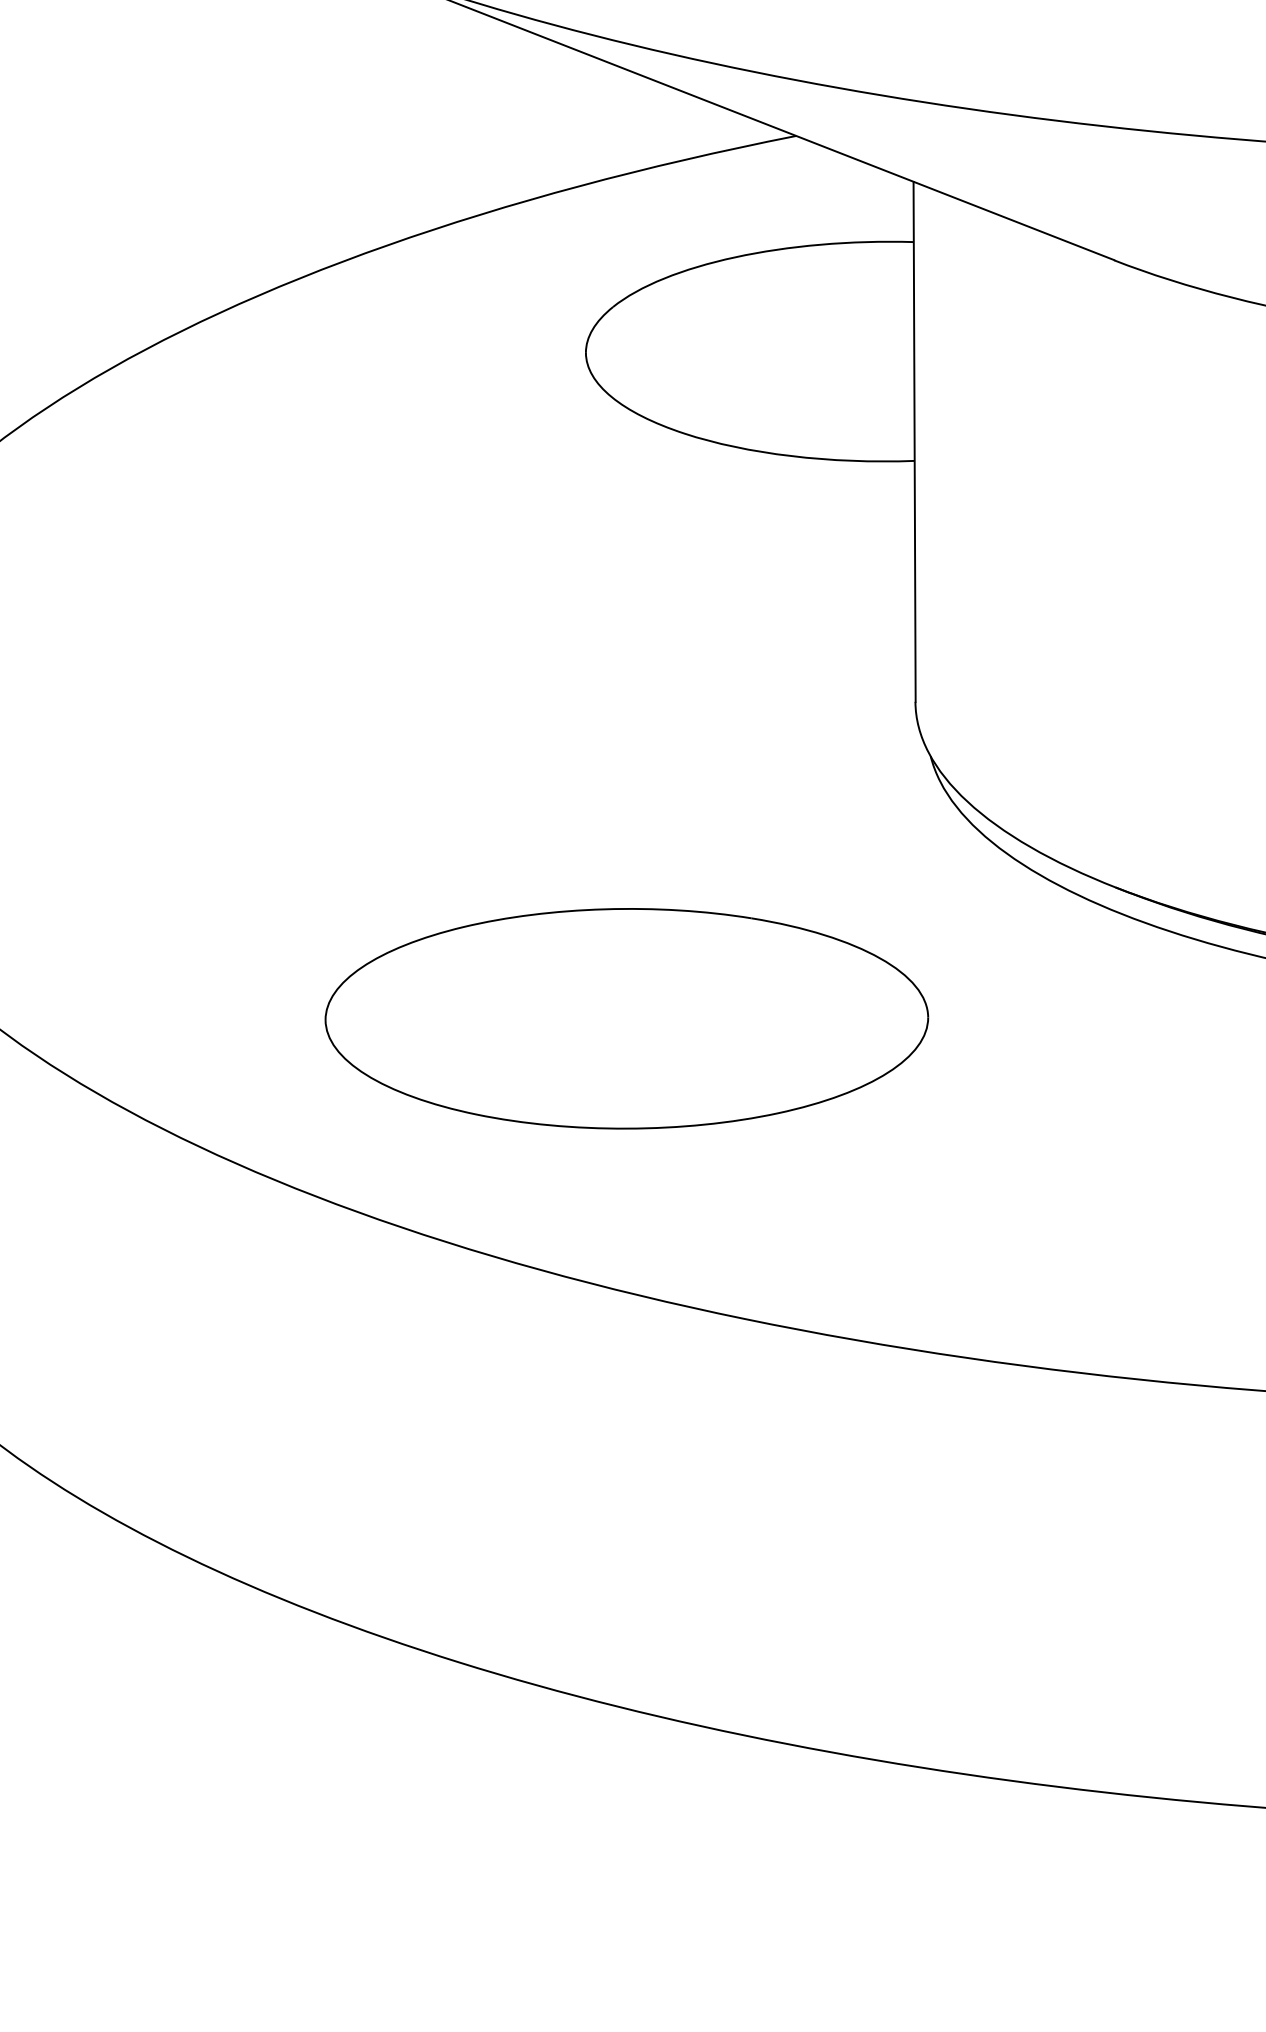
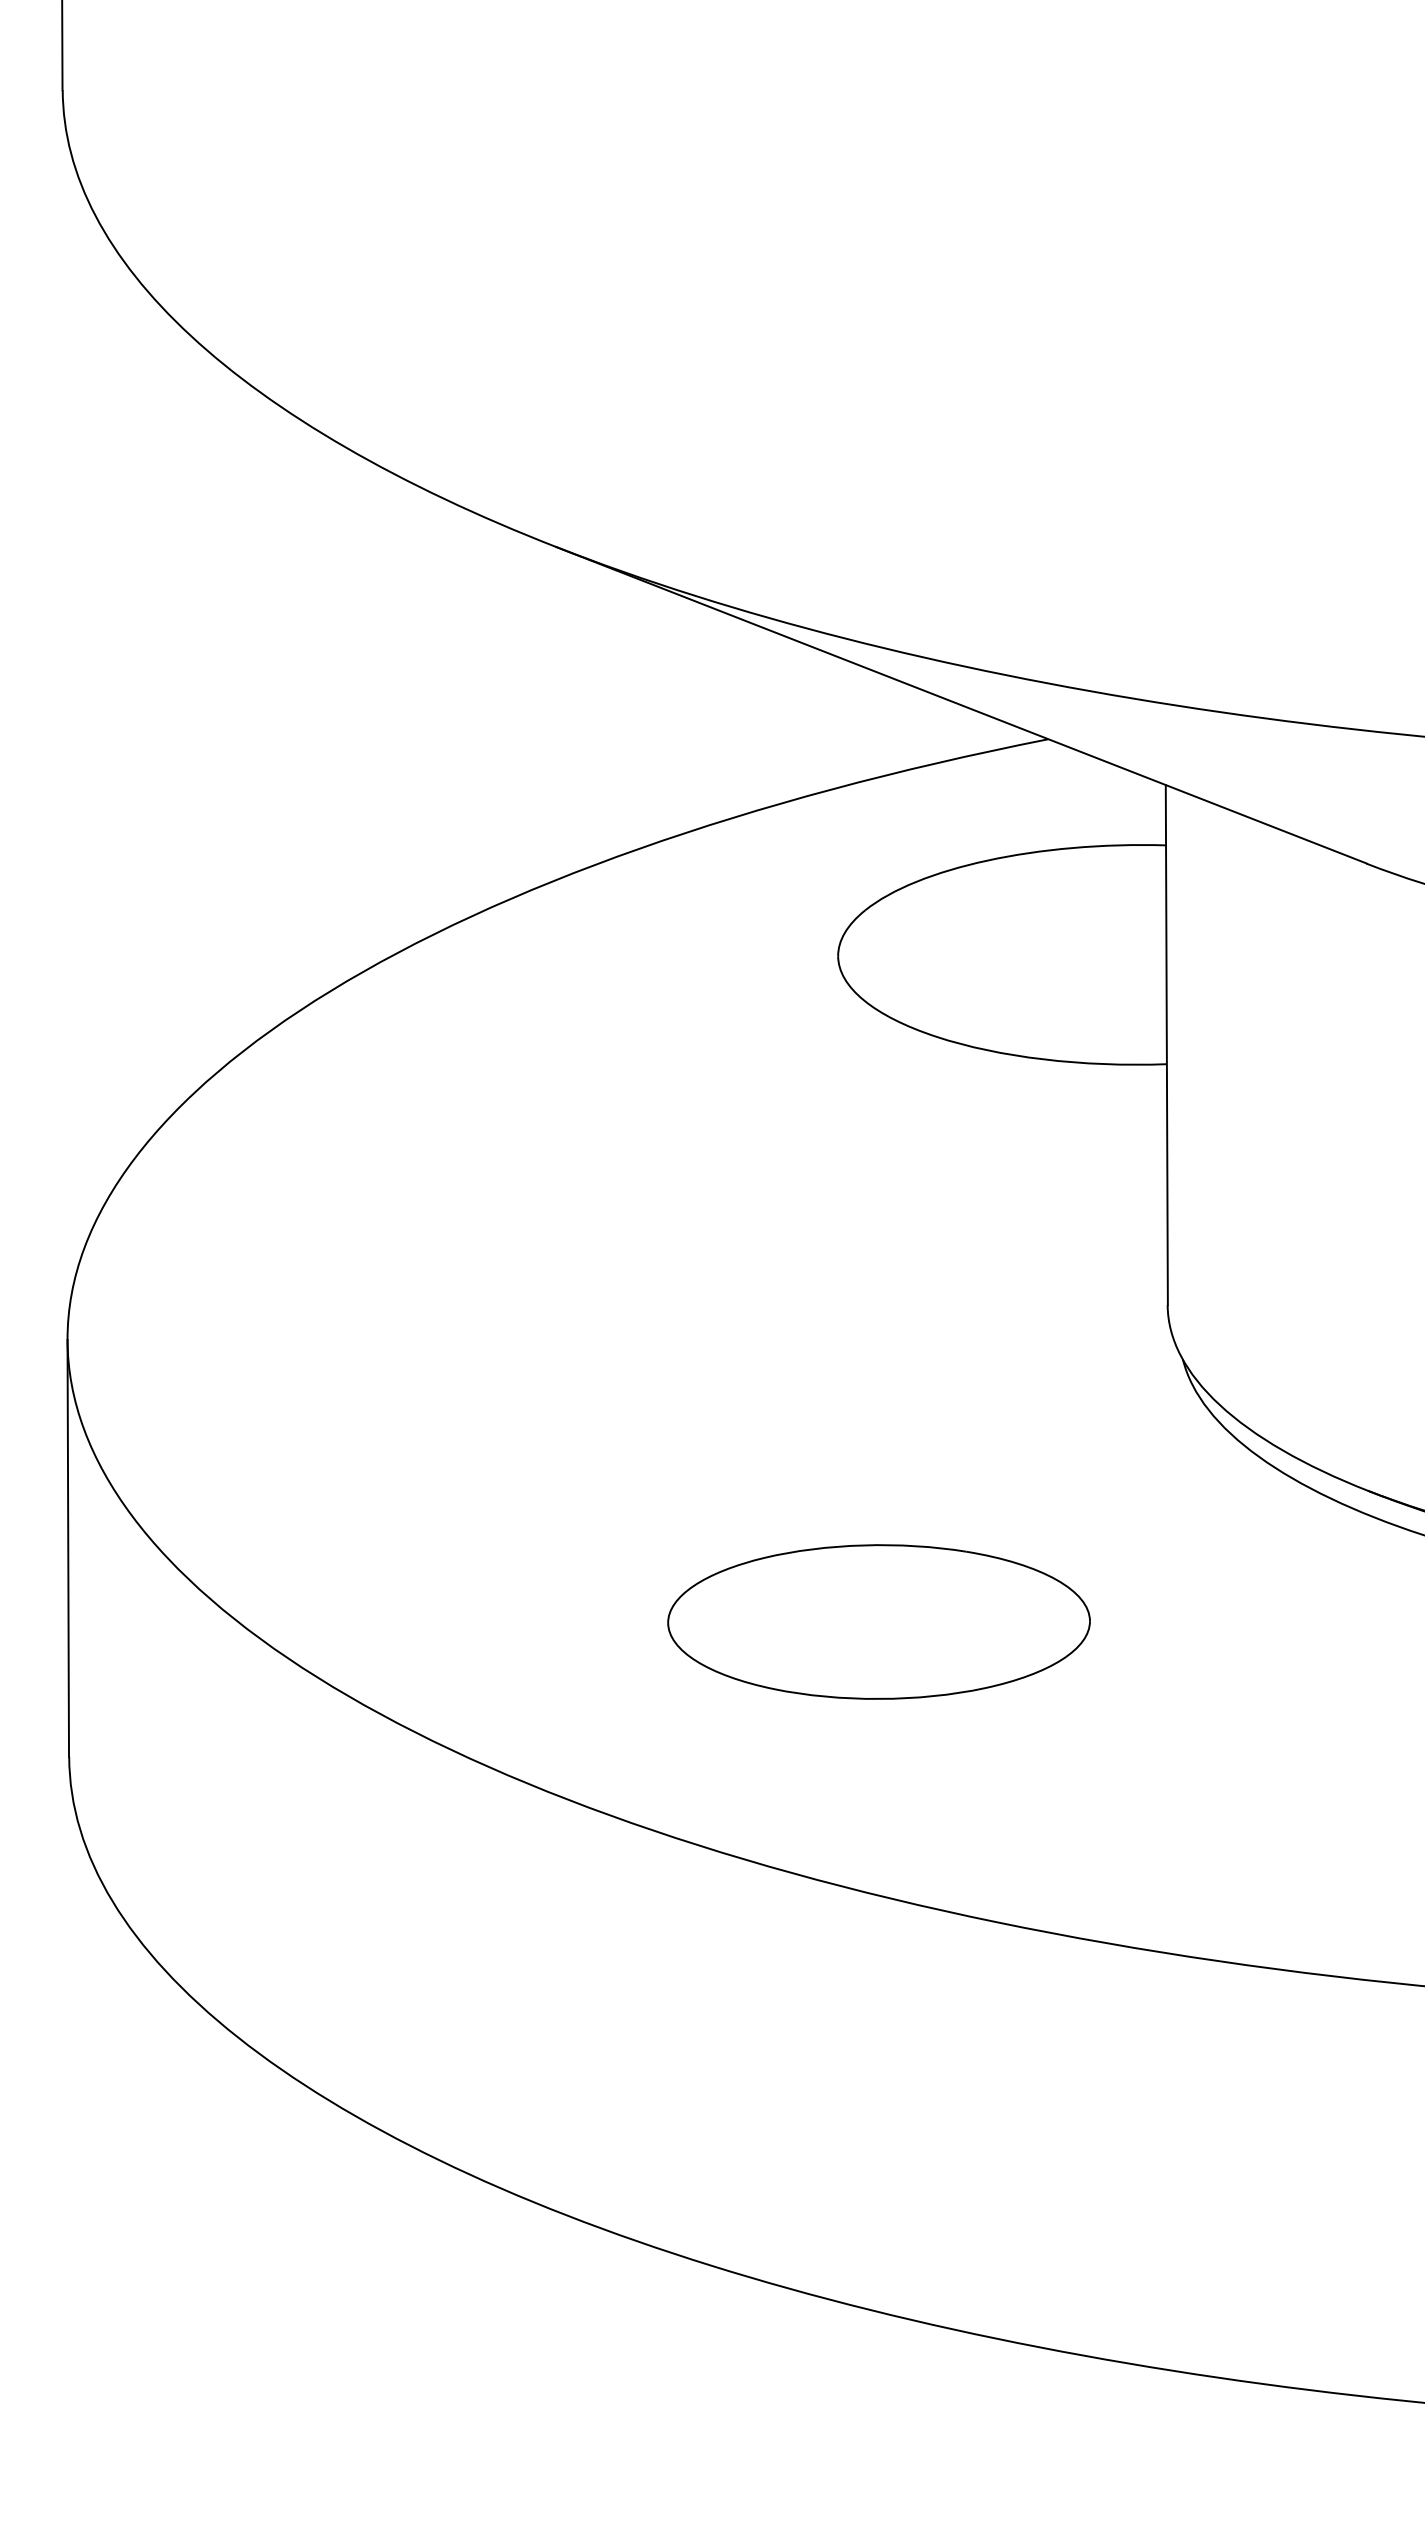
part: (626, 1018) -> (878, 1621), size x0.7

